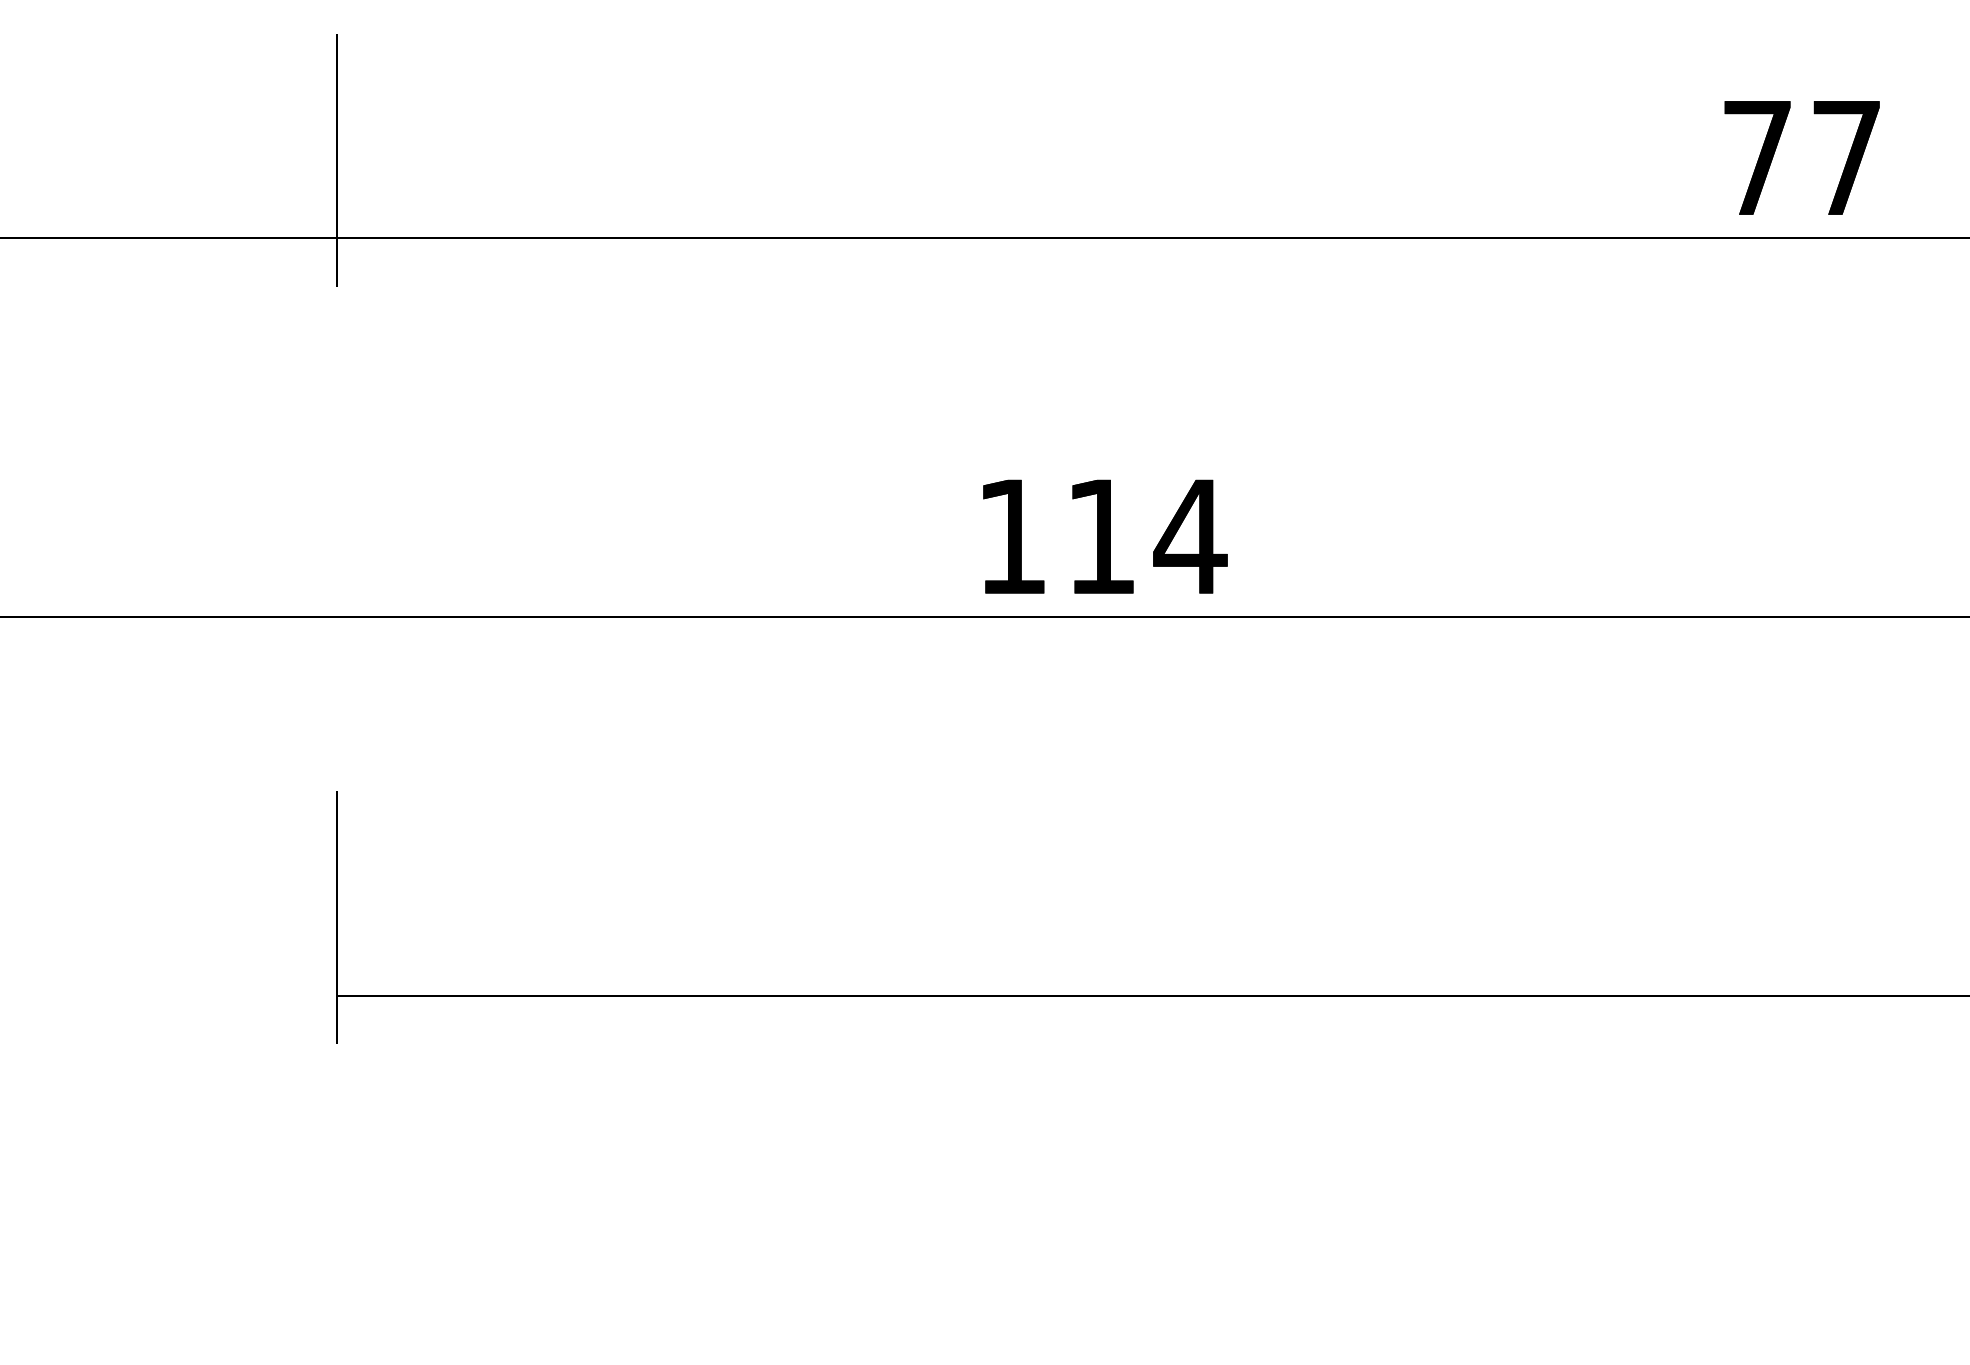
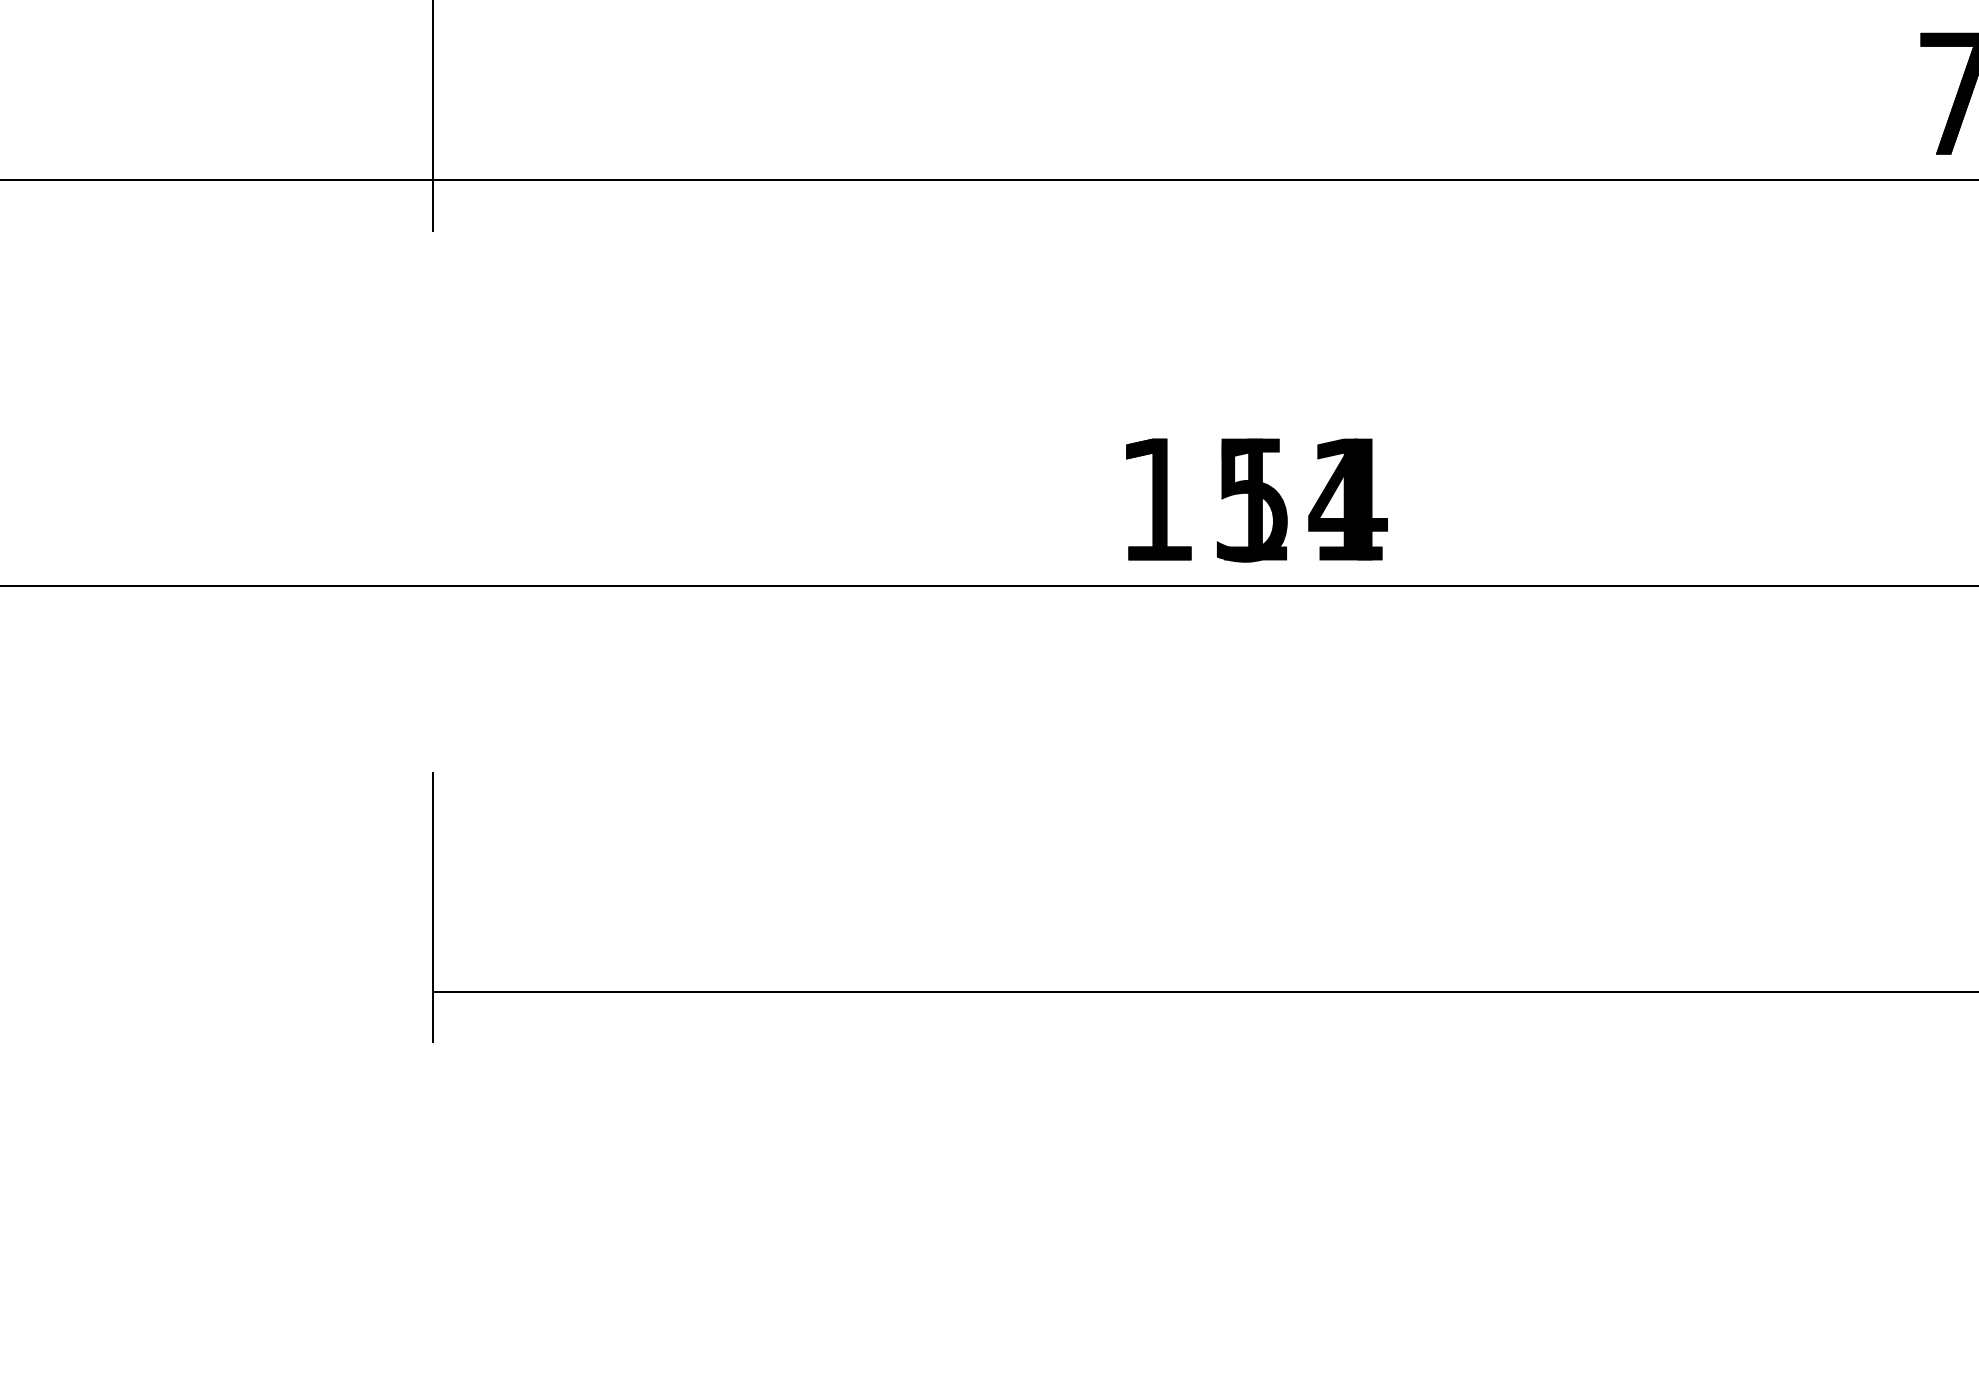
text: (1147, 537) -> (1302, 500), 114 -> 151

